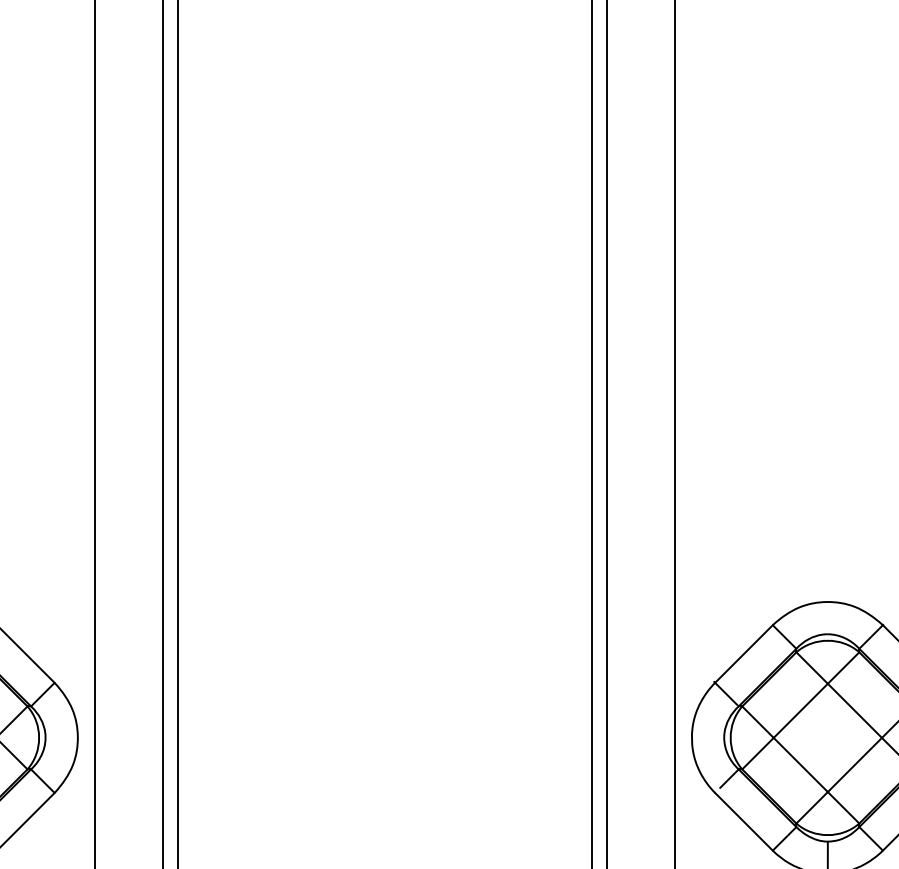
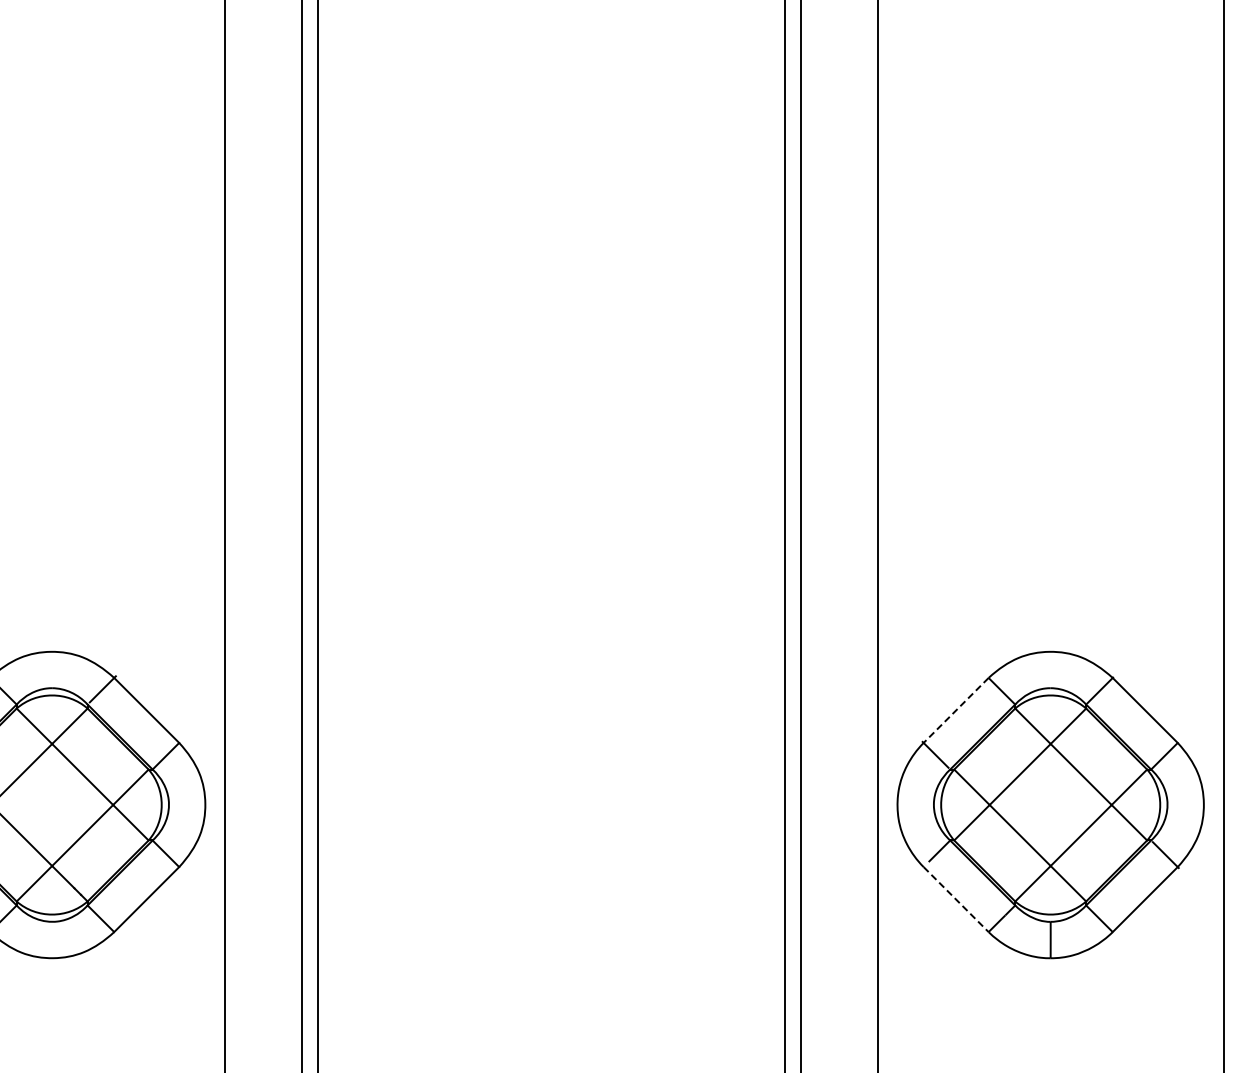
line: (744, 654) -> (956, 710), solid -> dashed
line: (744, 821) -> (956, 899), solid -> dashed

